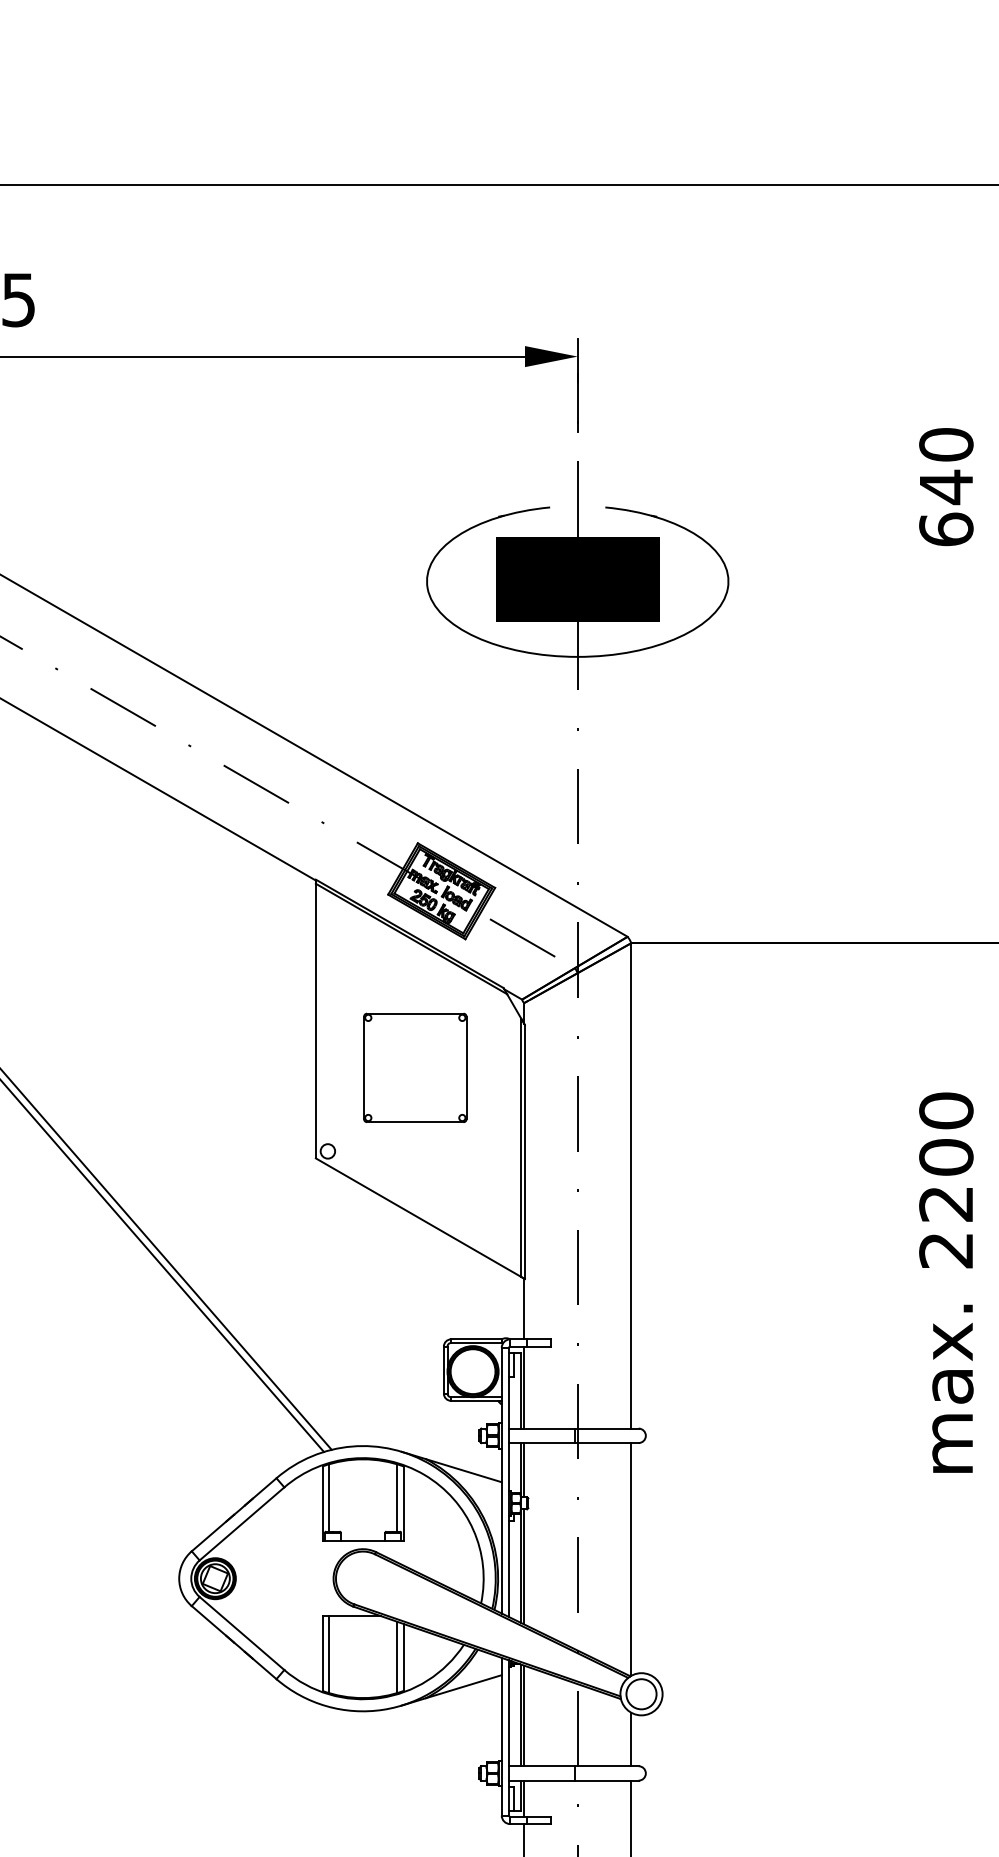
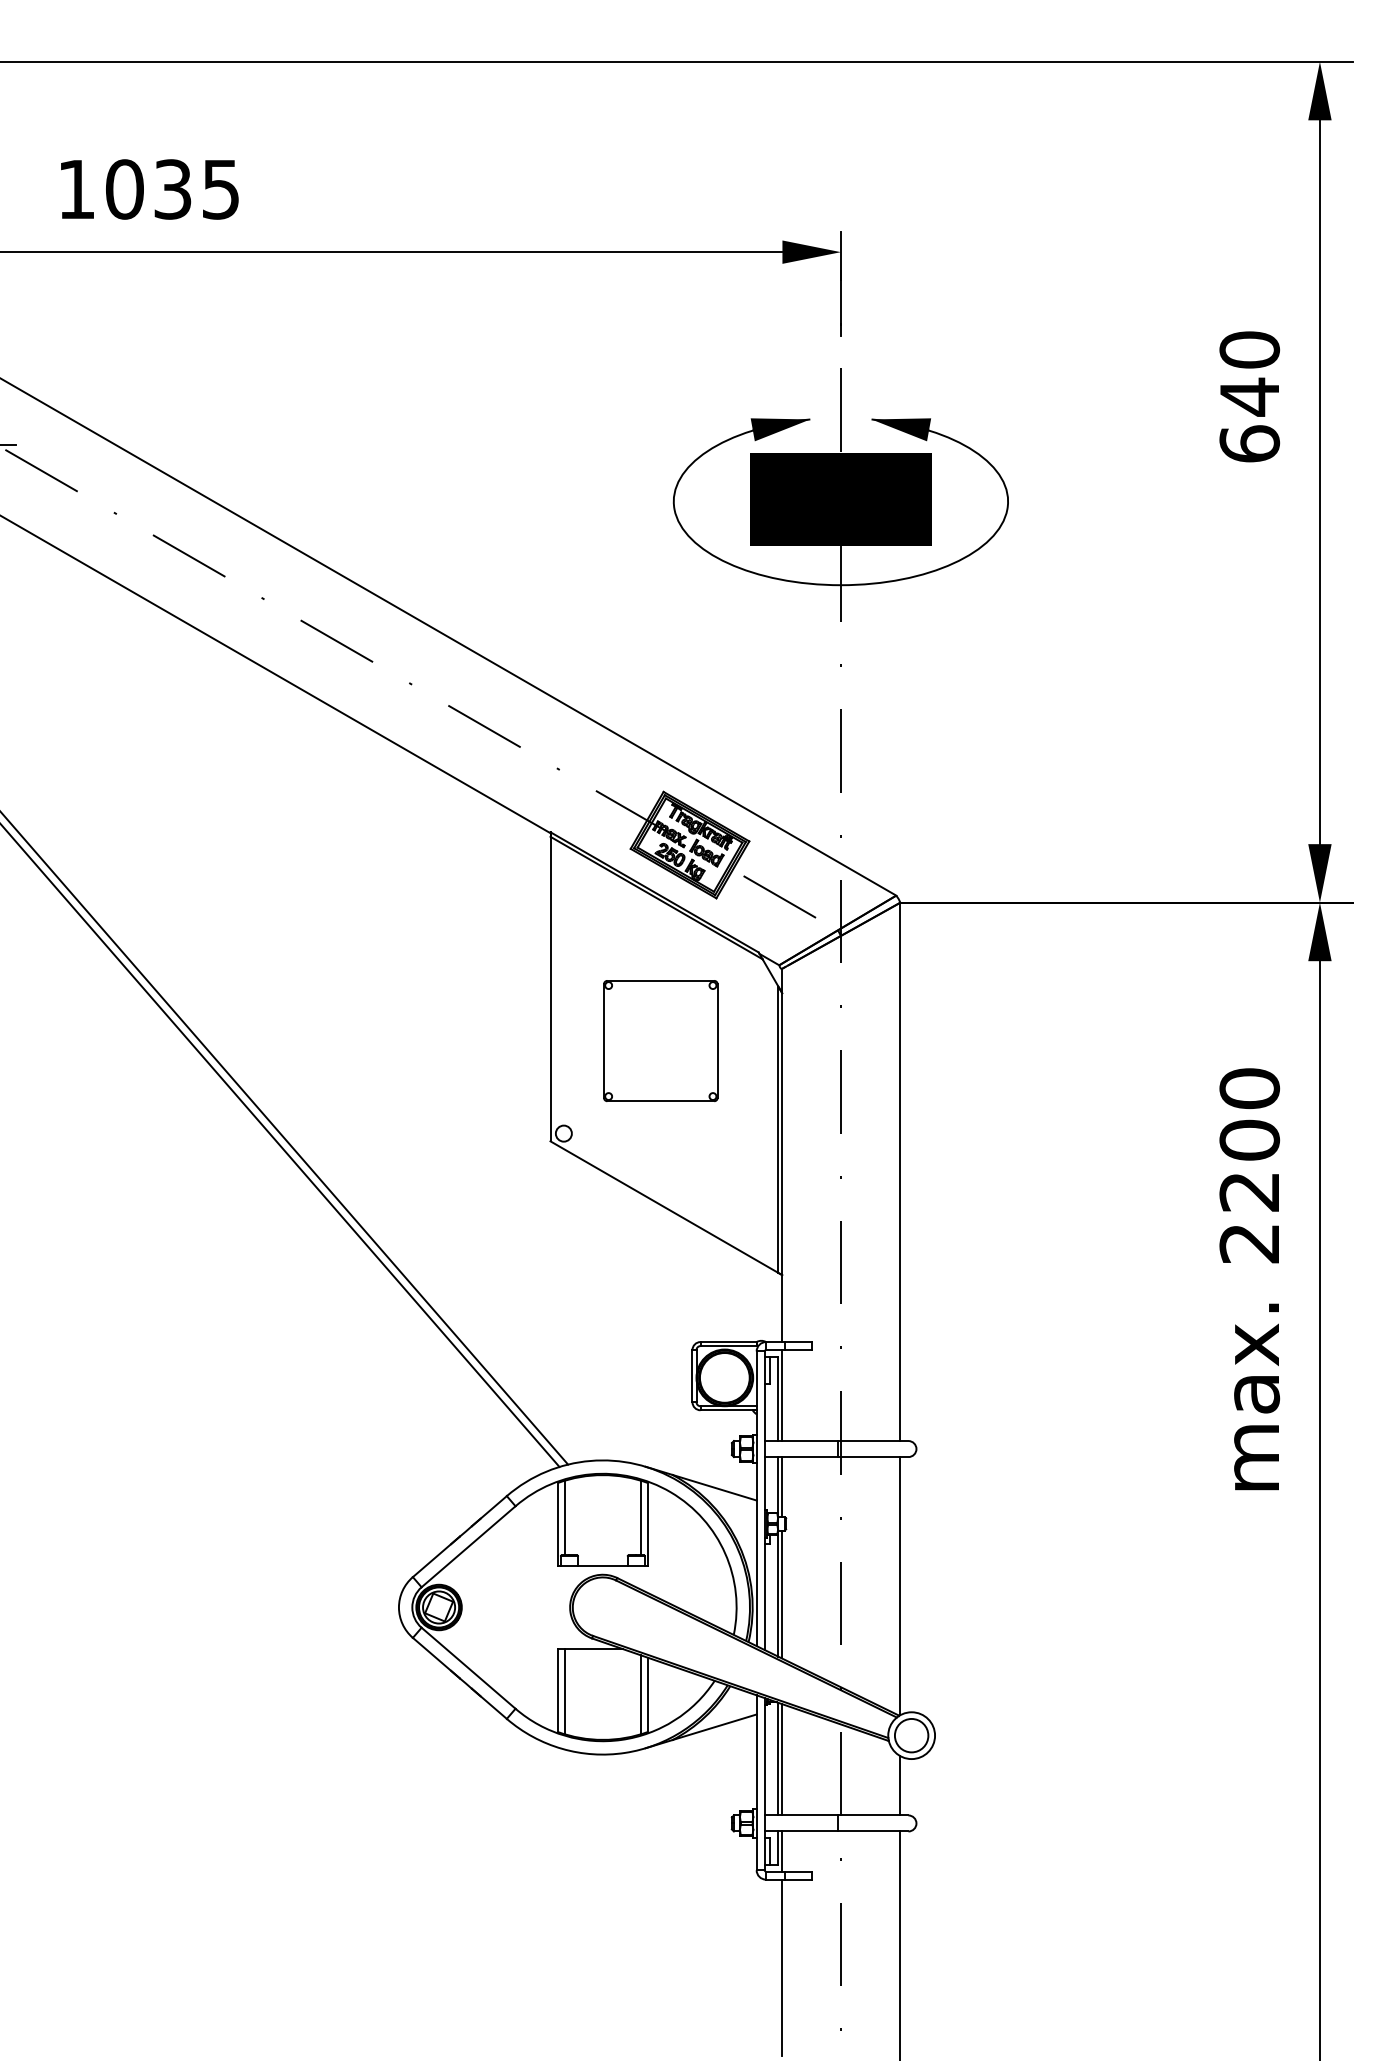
fill: (523, 516) -> (780, 429), added
fill: (632, 516) -> (901, 429), added

